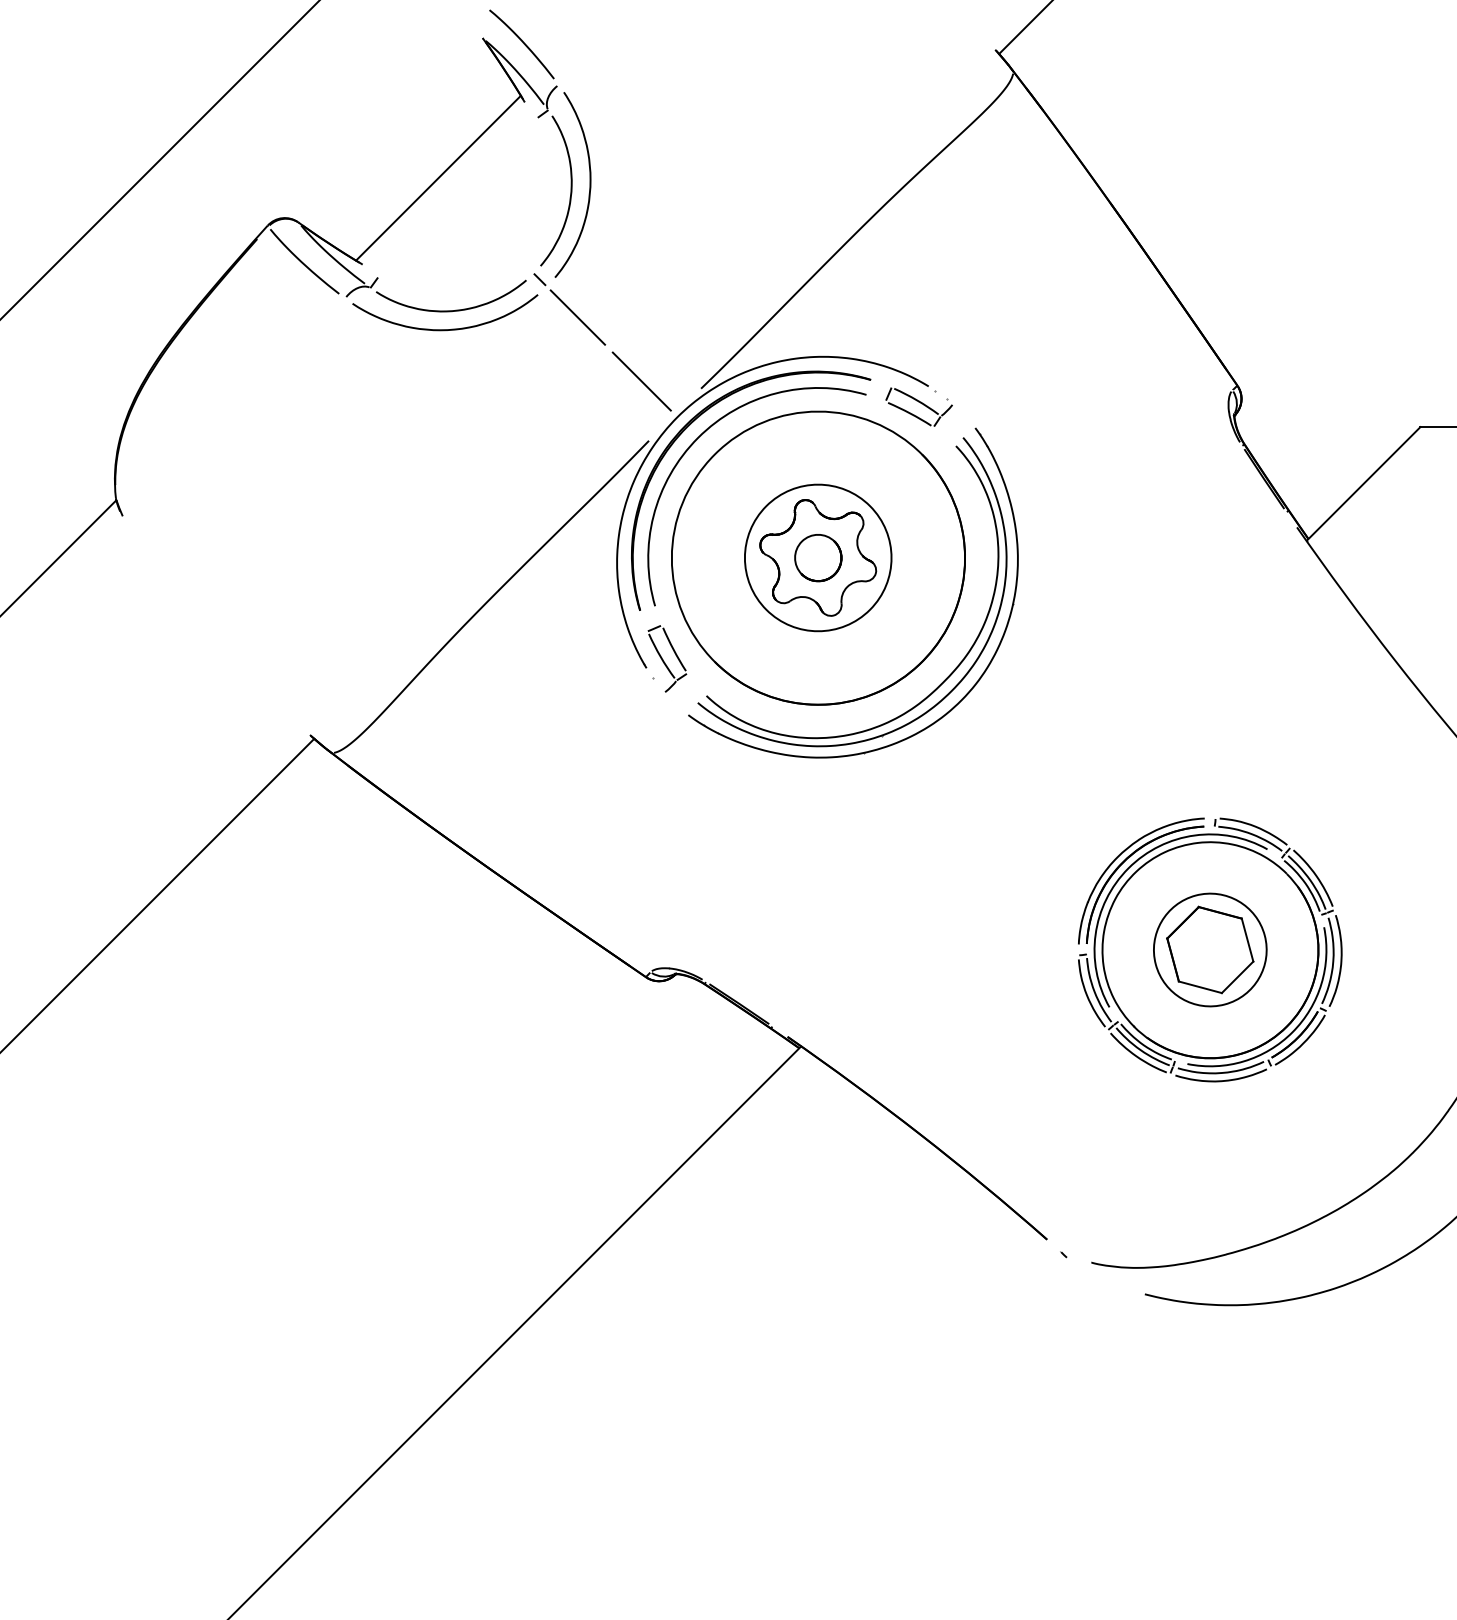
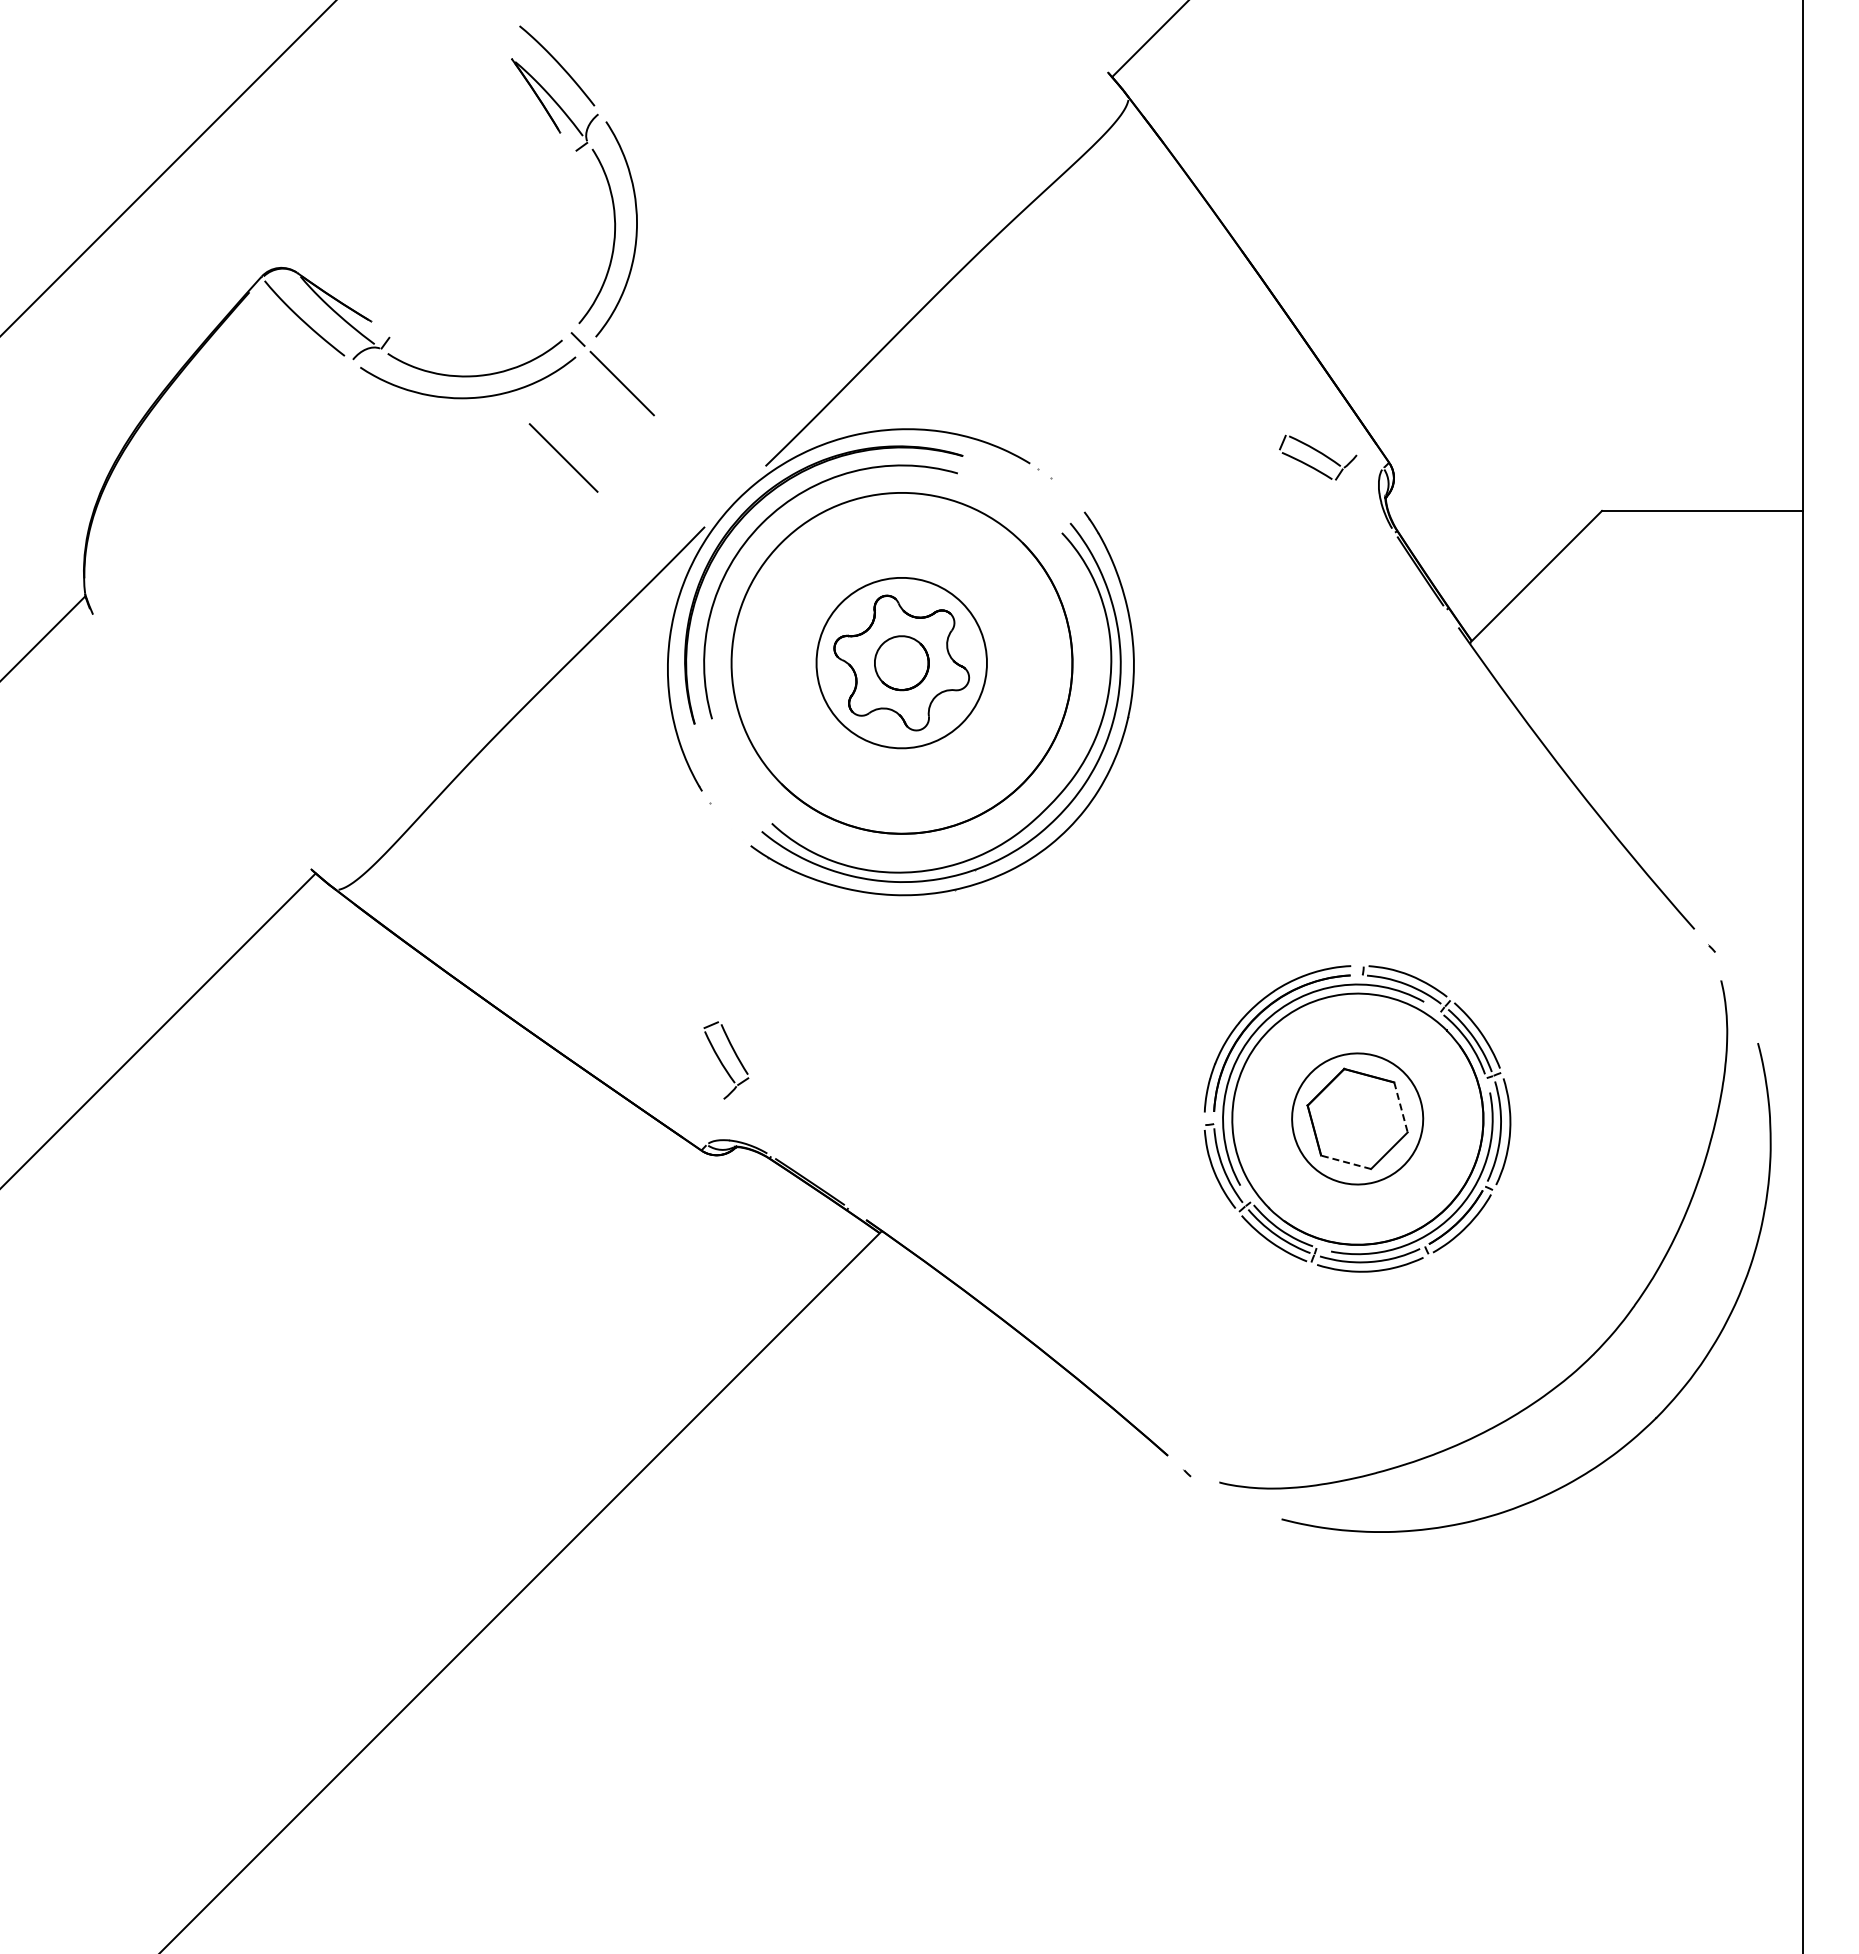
line: (438, 178) -> (460, 221), removed
line: (641, 381) -> (563, 457), moved
part: (919, 406) -> (1318, 457), moved
part: (667, 658) -> (726, 1060), moved
line: (1247, 940) -> (1400, 1107), solid -> dashed
line: (1200, 987) -> (1346, 1162), solid -> dashed

